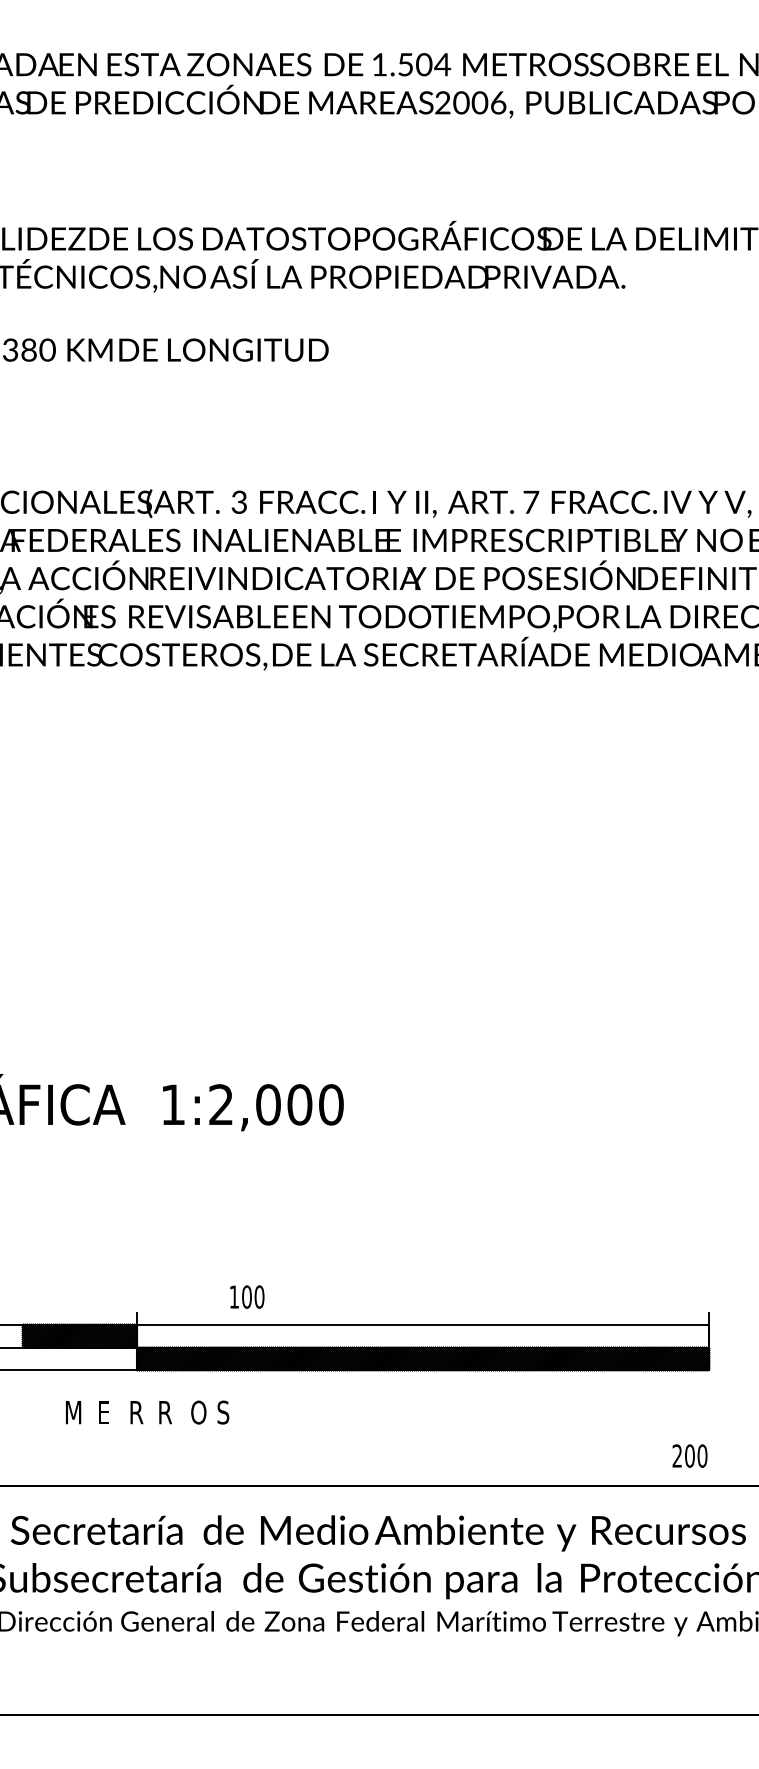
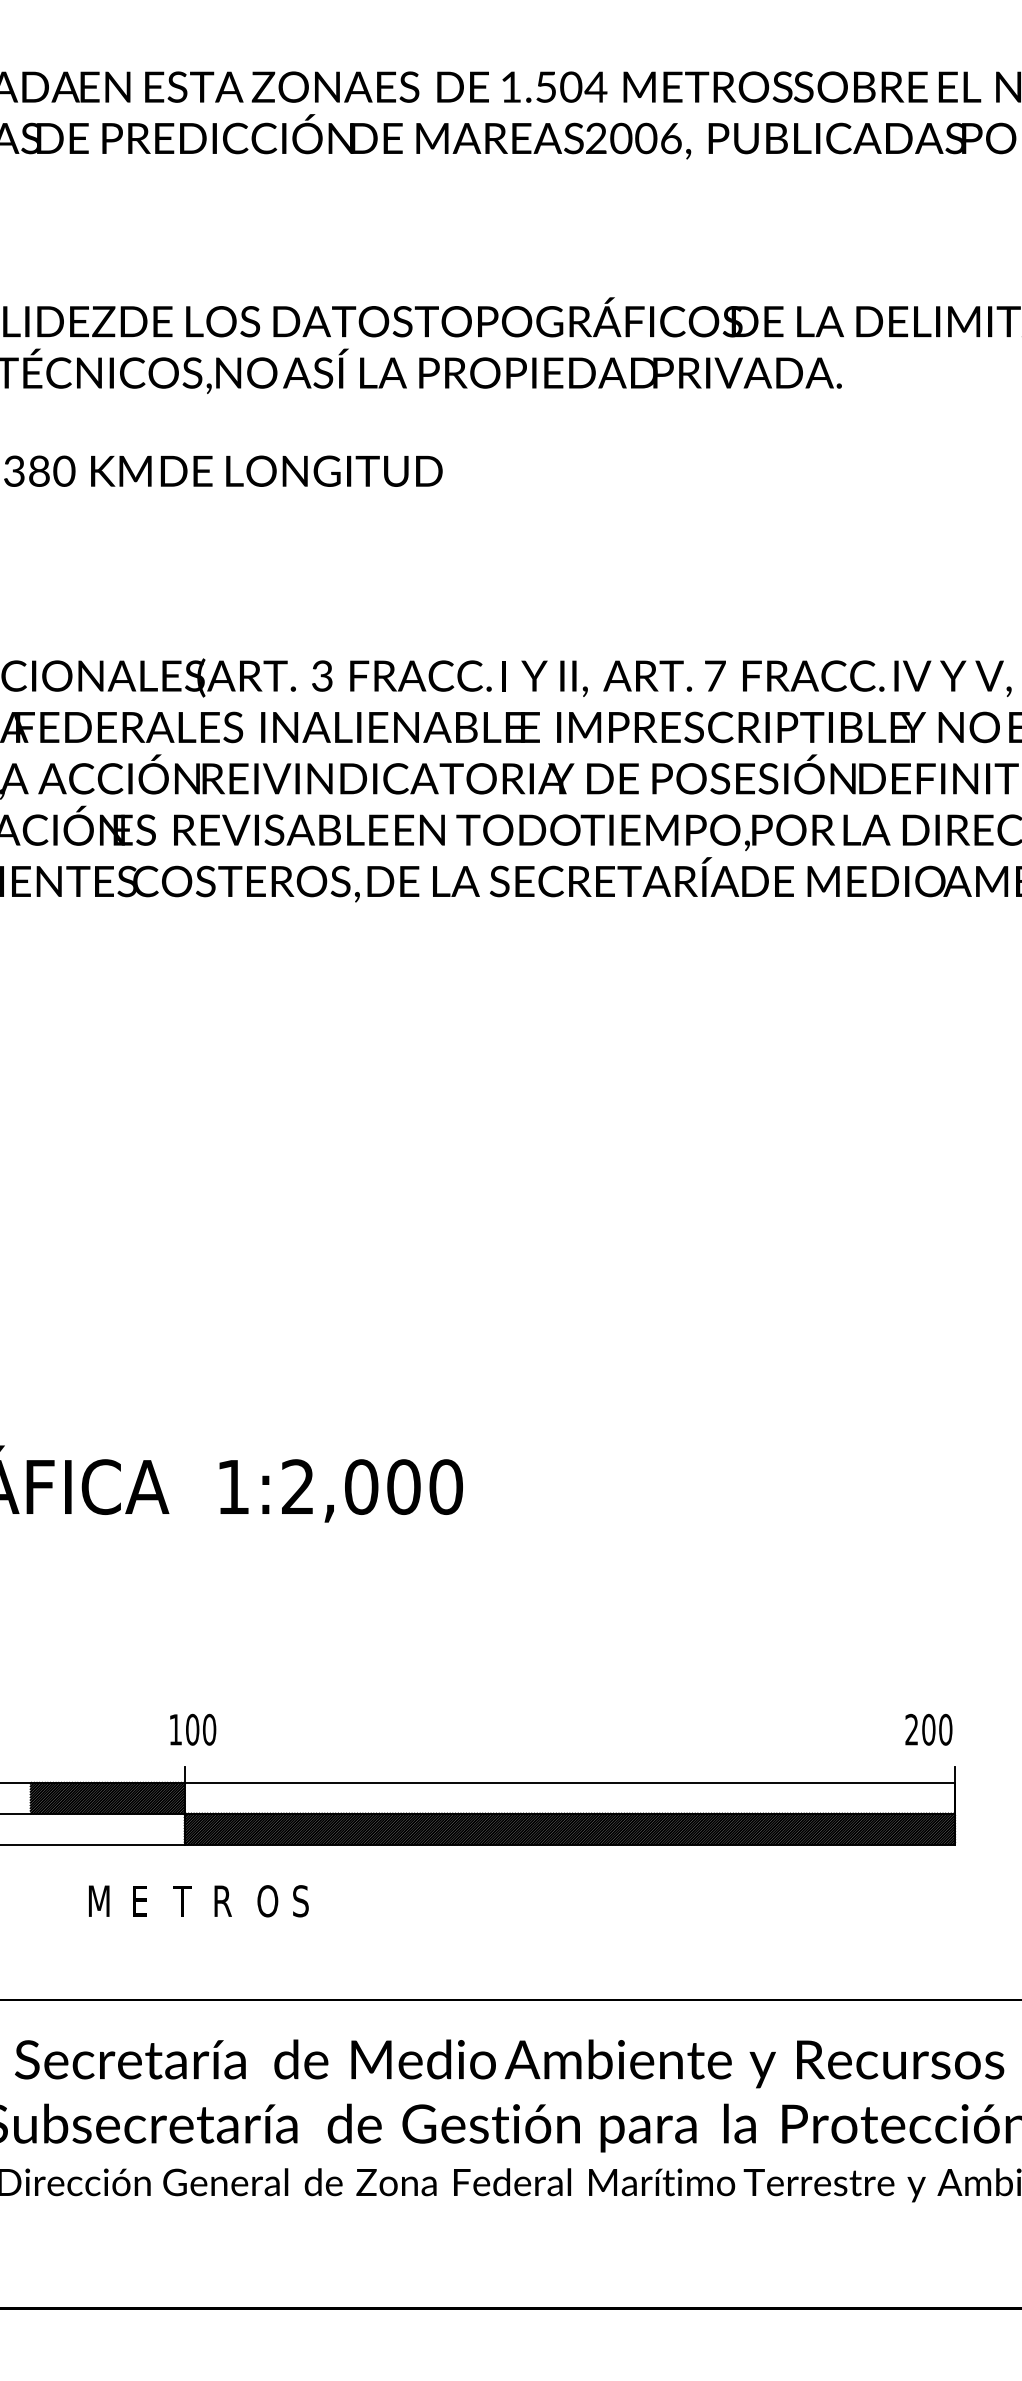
text: (247, 1296) -> (193, 1729), moved
text: (136, 1412) -> (183, 1900), R -> T
text: (689, 1455) -> (928, 1729), moved

